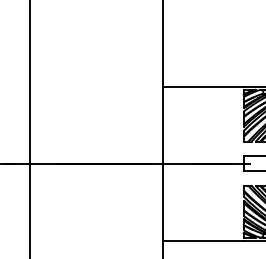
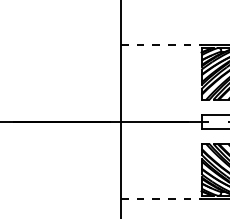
line: (203, 86) -> (161, 44), solid -> dashed
line: (203, 240) -> (161, 198), solid -> dashed

